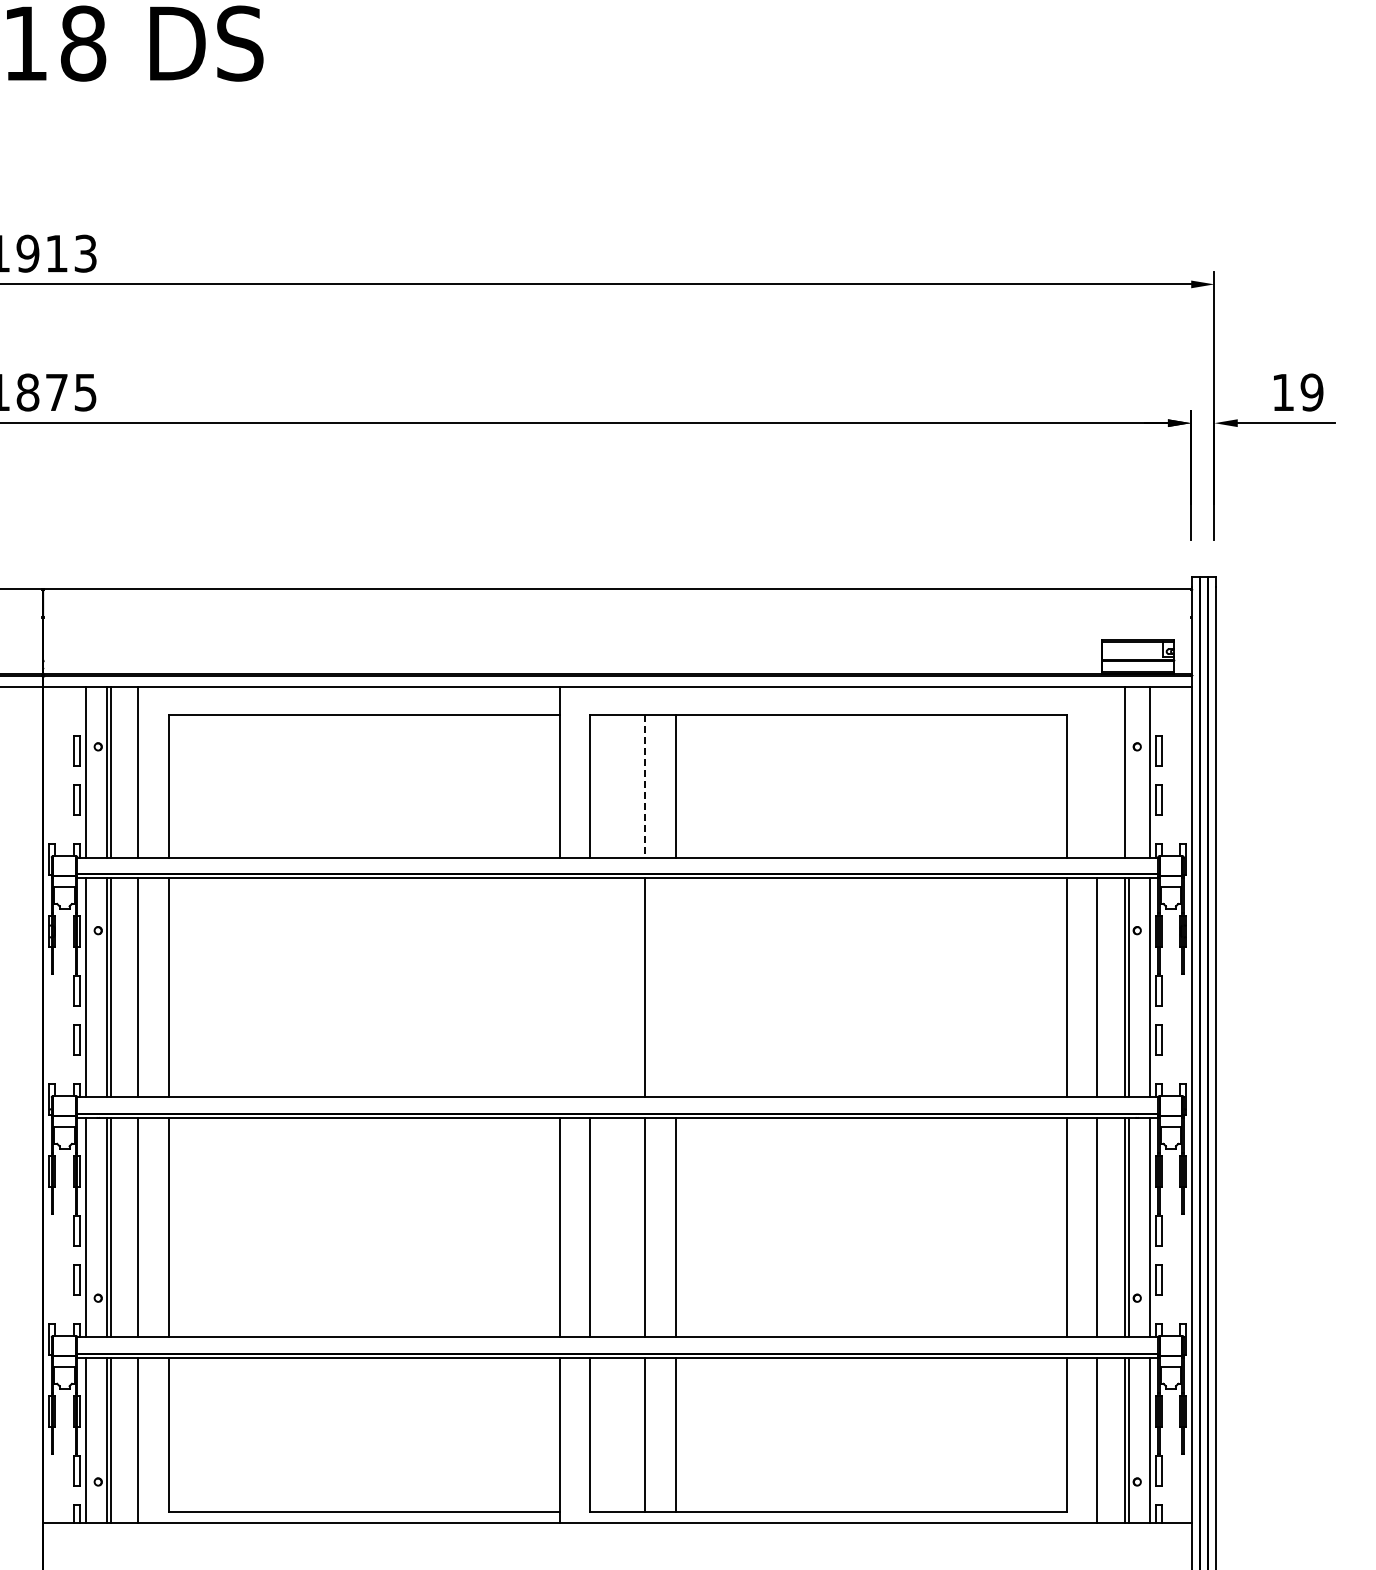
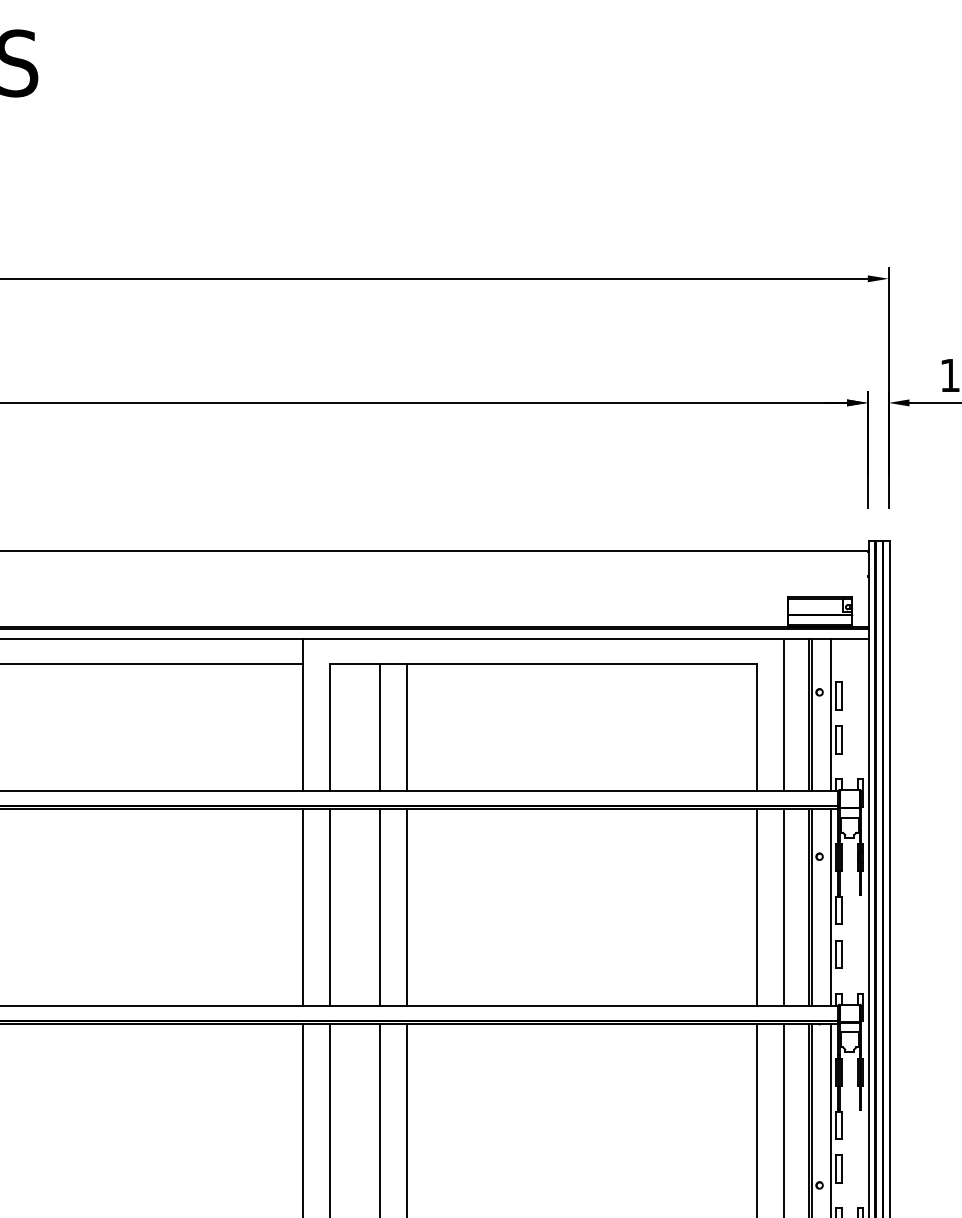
line: (1097, 772) -> (784, 715), added
line: (1128, 772) -> (811, 715), added
line: (645, 786) -> (379, 727), dashed -> solid
line: (559, 987) -> (302, 907), added
line: (590, 987) -> (330, 907), added
line: (675, 987) -> (406, 907), added

